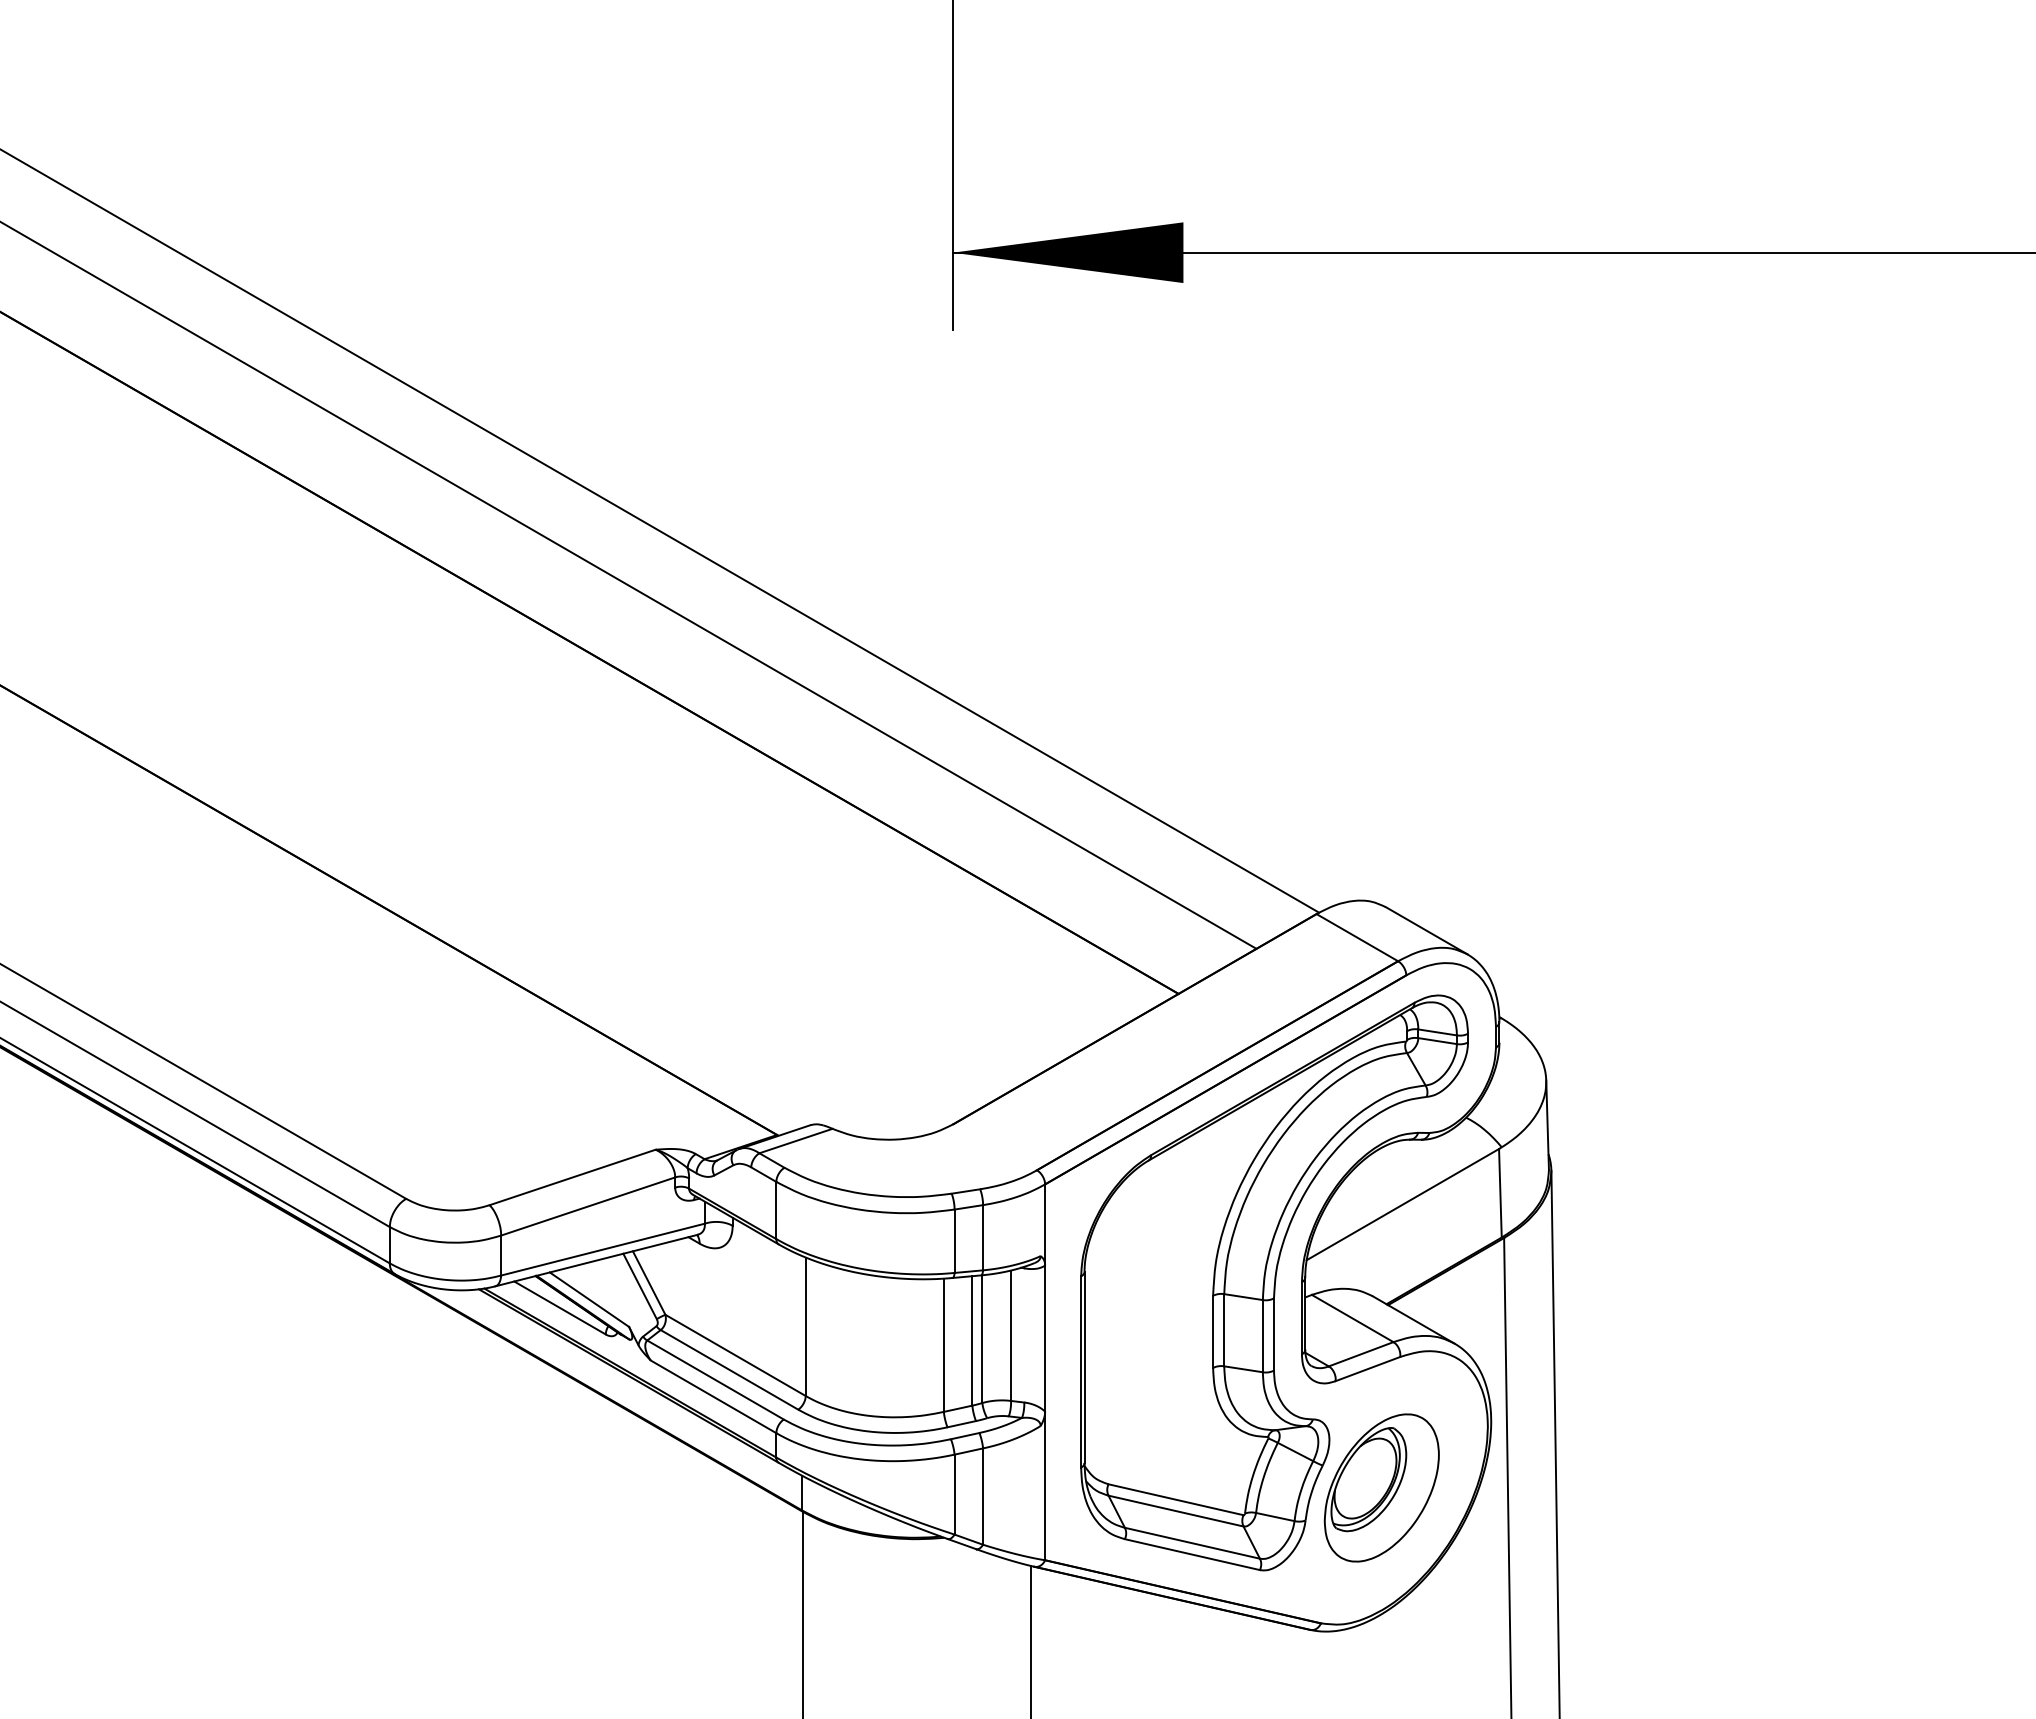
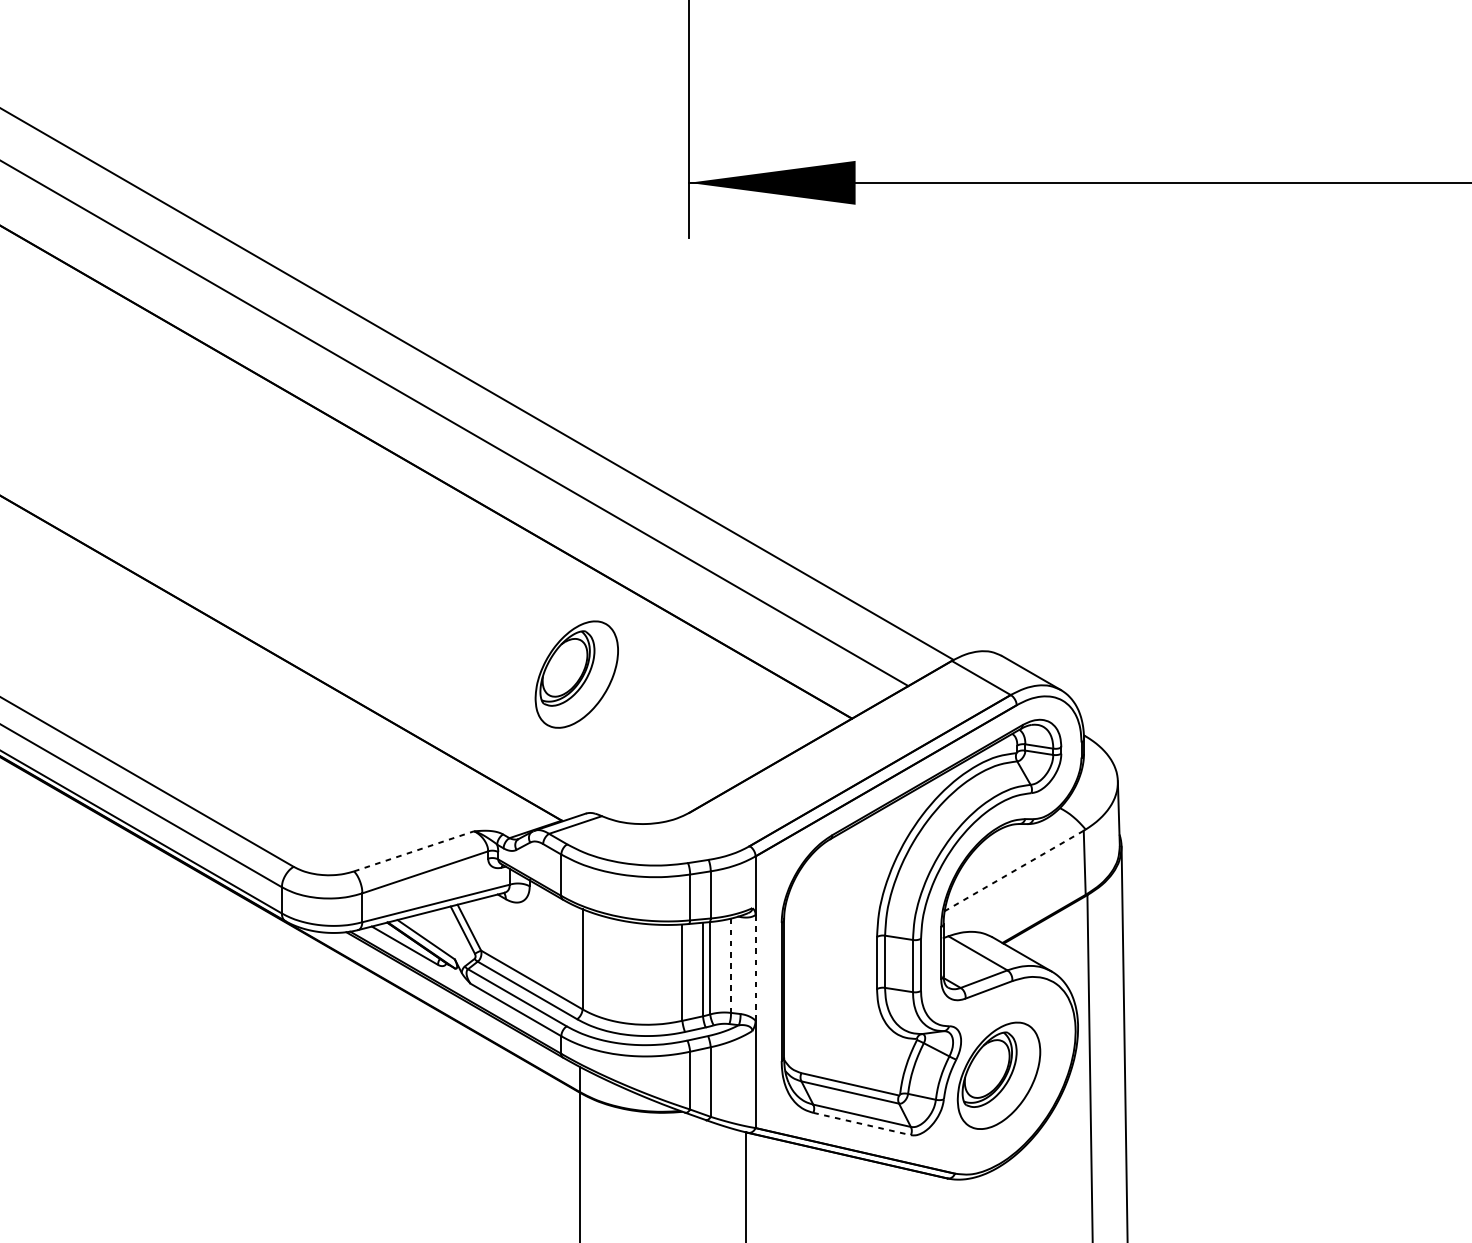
part: (797, 932) -> (576, 674), added
line: (572, 1177) -> (413, 851), solid -> dashed
line: (1402, 1204) -> (1013, 870), solid -> dashed
line: (1011, 1336) -> (731, 966), solid -> dashed
line: (1045, 1338) -> (755, 967), solid -> dashed
line: (1192, 1554) -> (862, 1123), solid -> dashed

